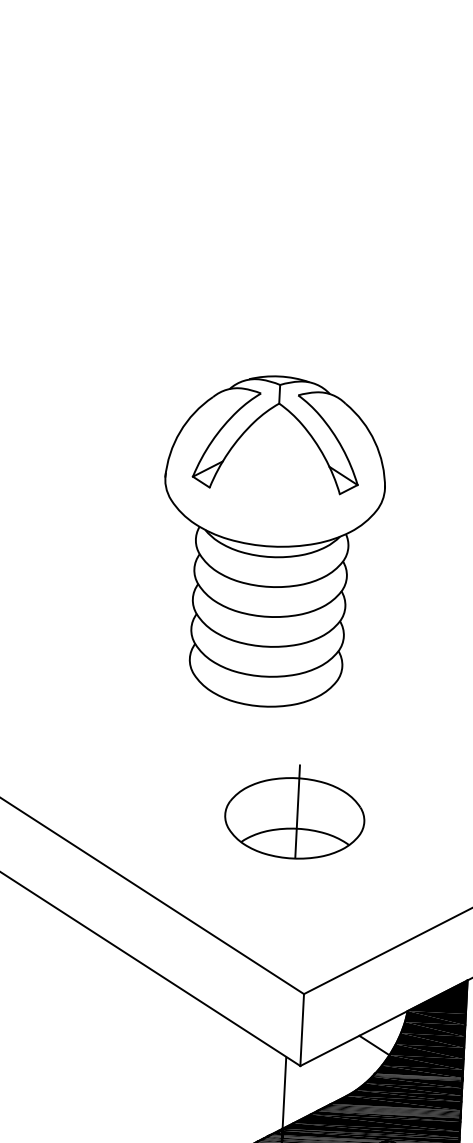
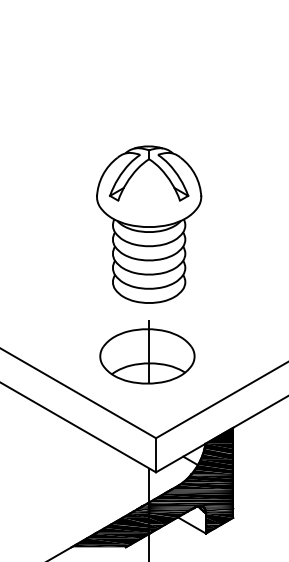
part: (273, 541) -> (149, 224), moved
part: (295, 812) -> (147, 352), size x1.43

